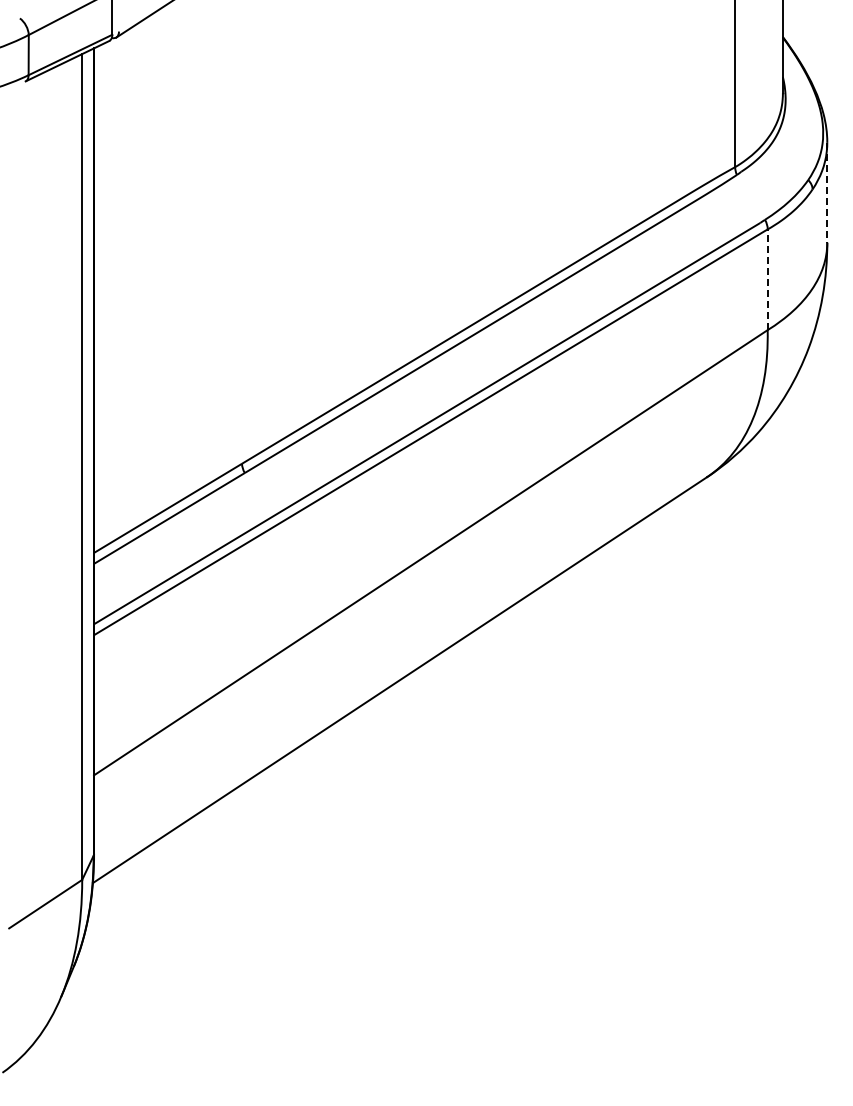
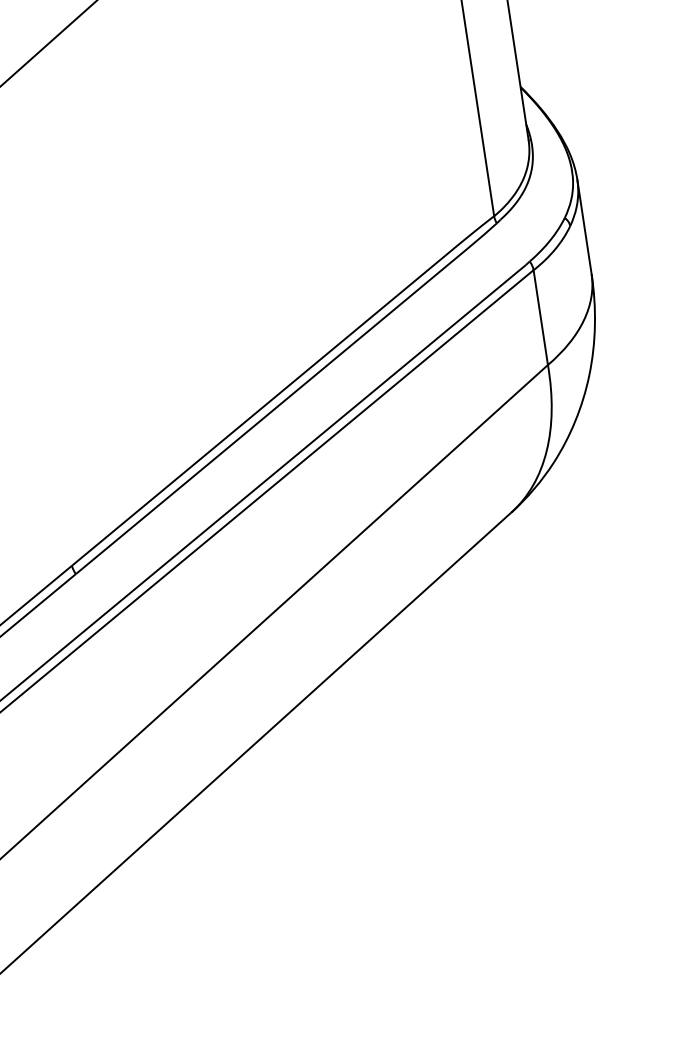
line: (827, 192) -> (584, 226), dashed -> solid
line: (767, 279) -> (540, 317), dashed -> solid

